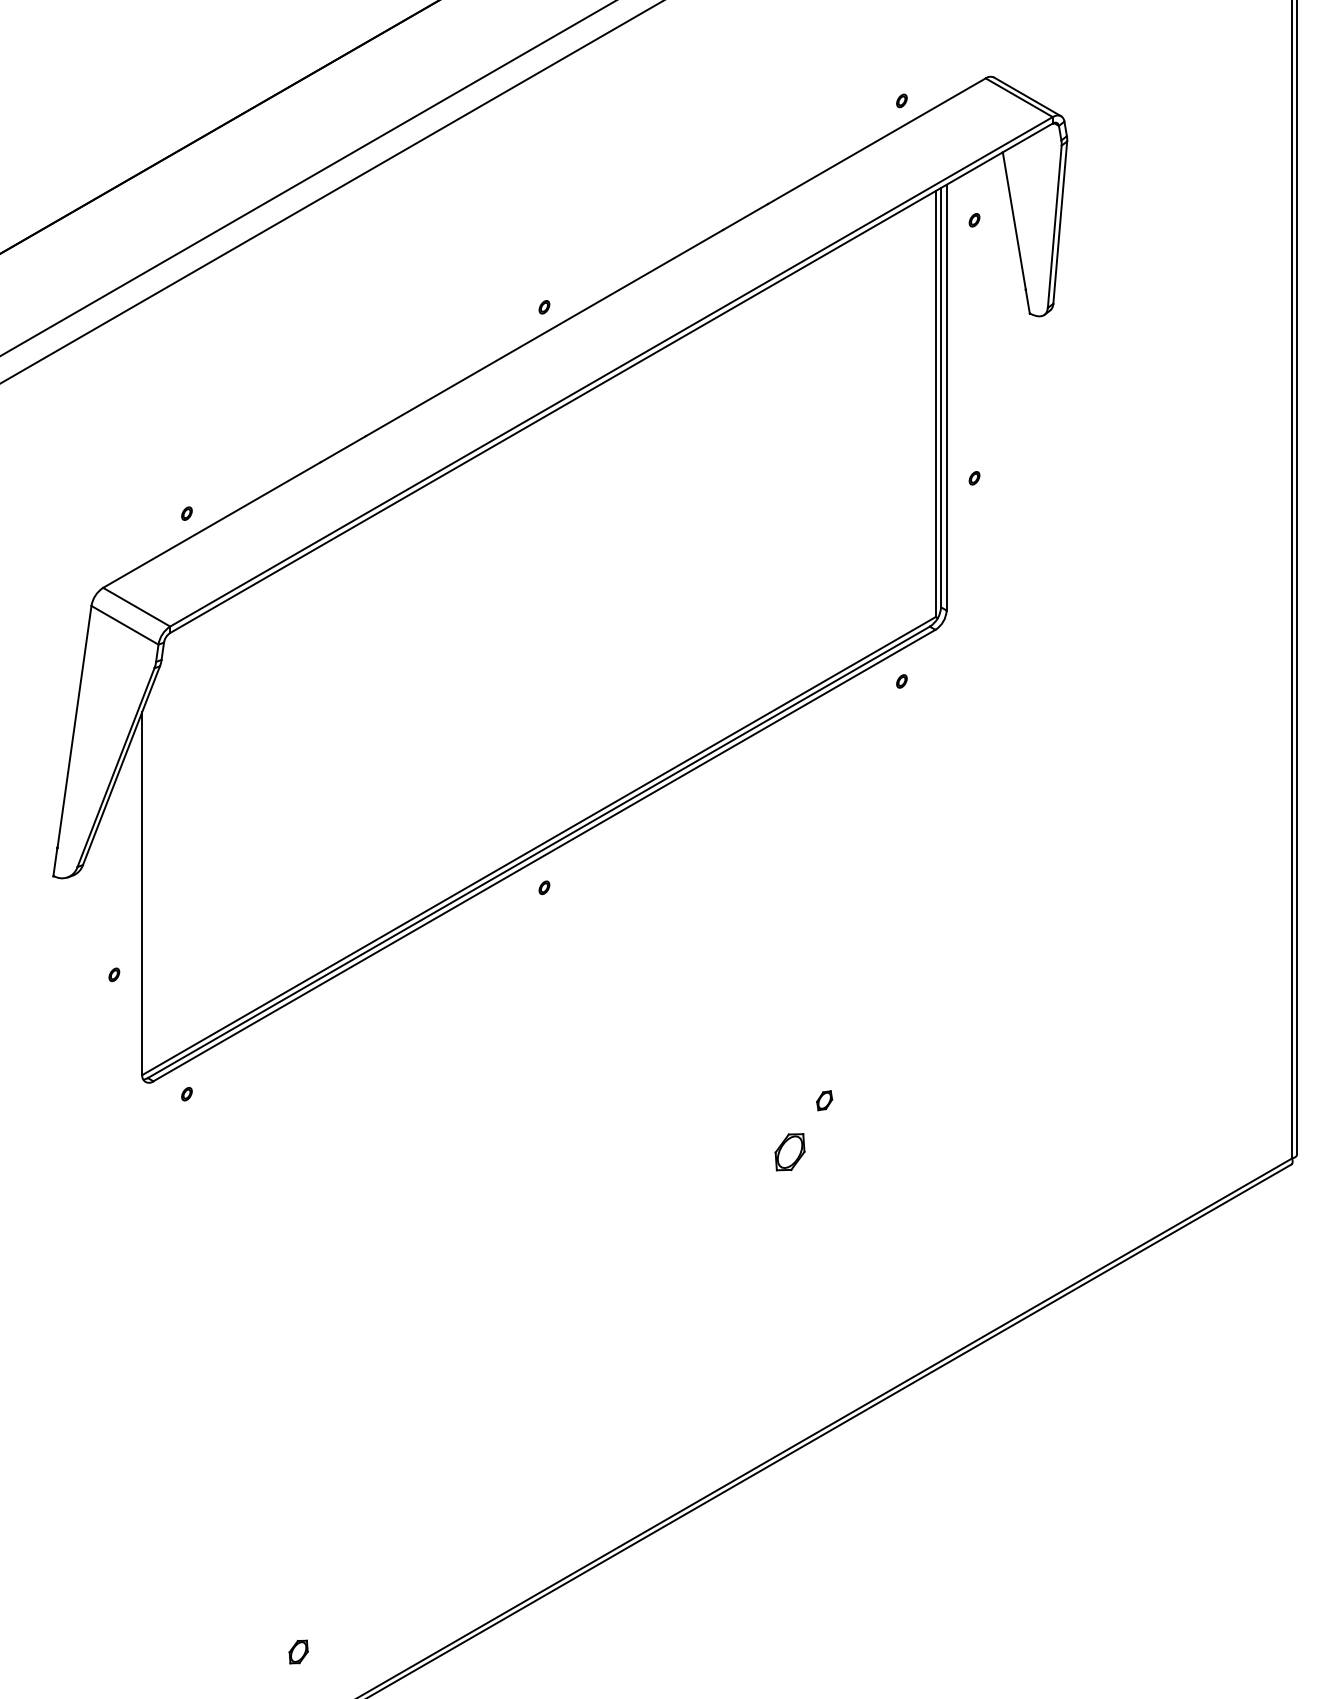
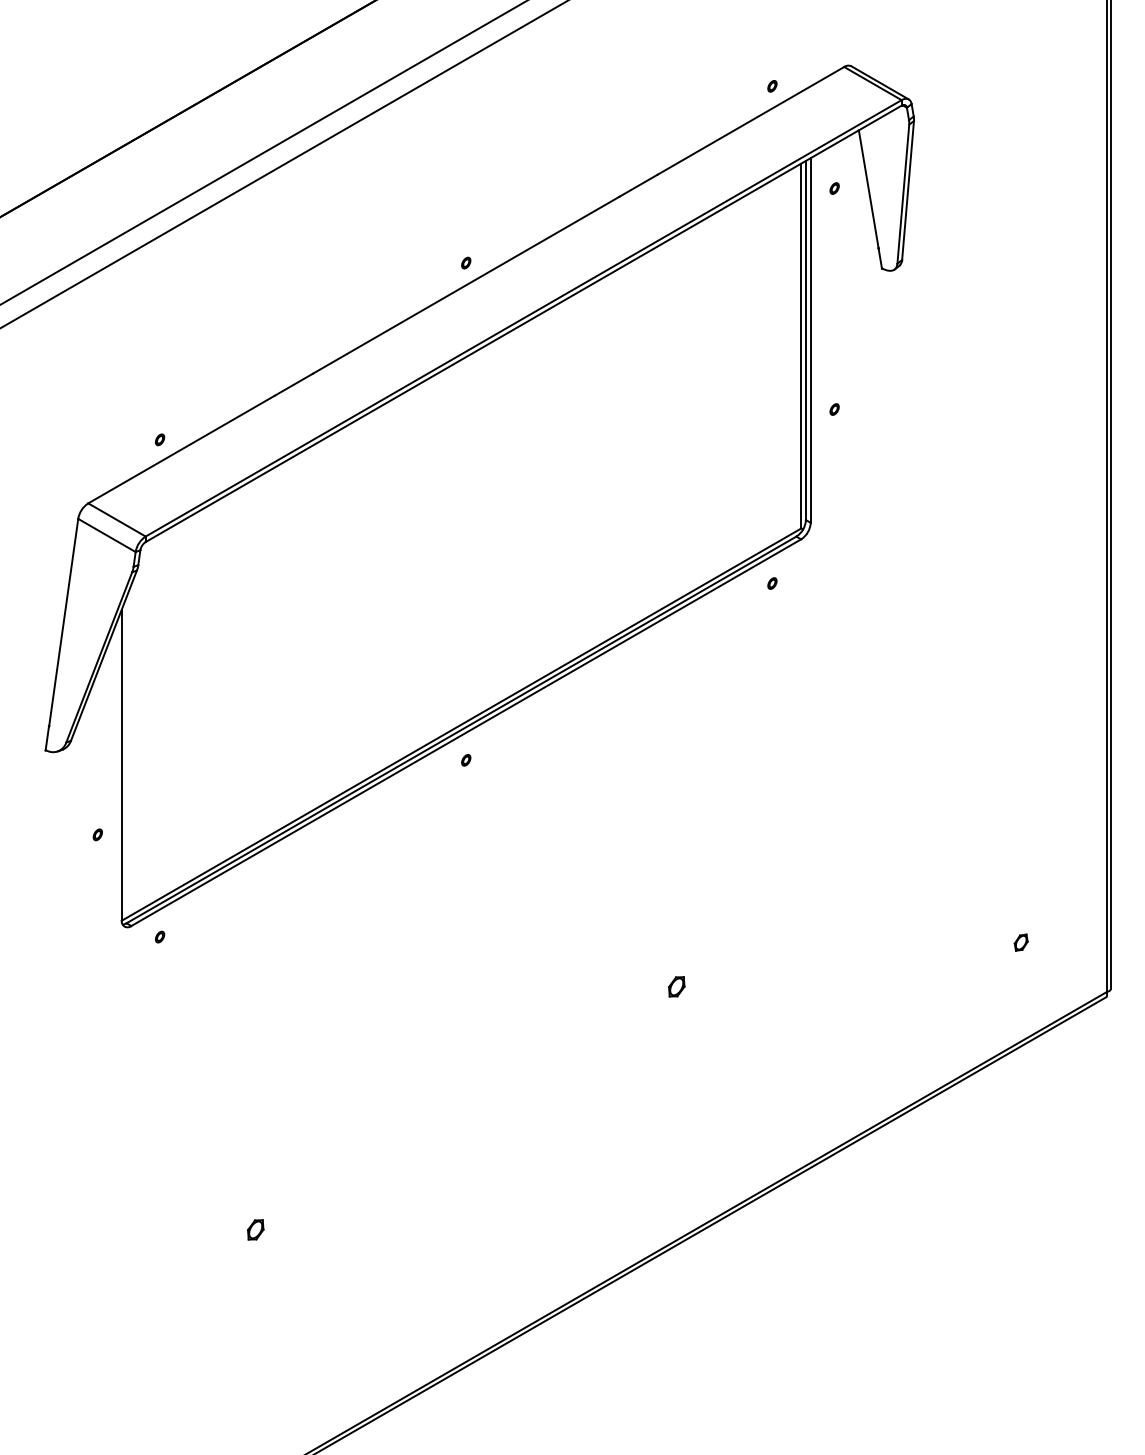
part: (823, 1100) -> (1020, 942), moved
part: (789, 1151) -> (676, 986), size x0.62
part: (298, 1651) -> (255, 1229), moved

